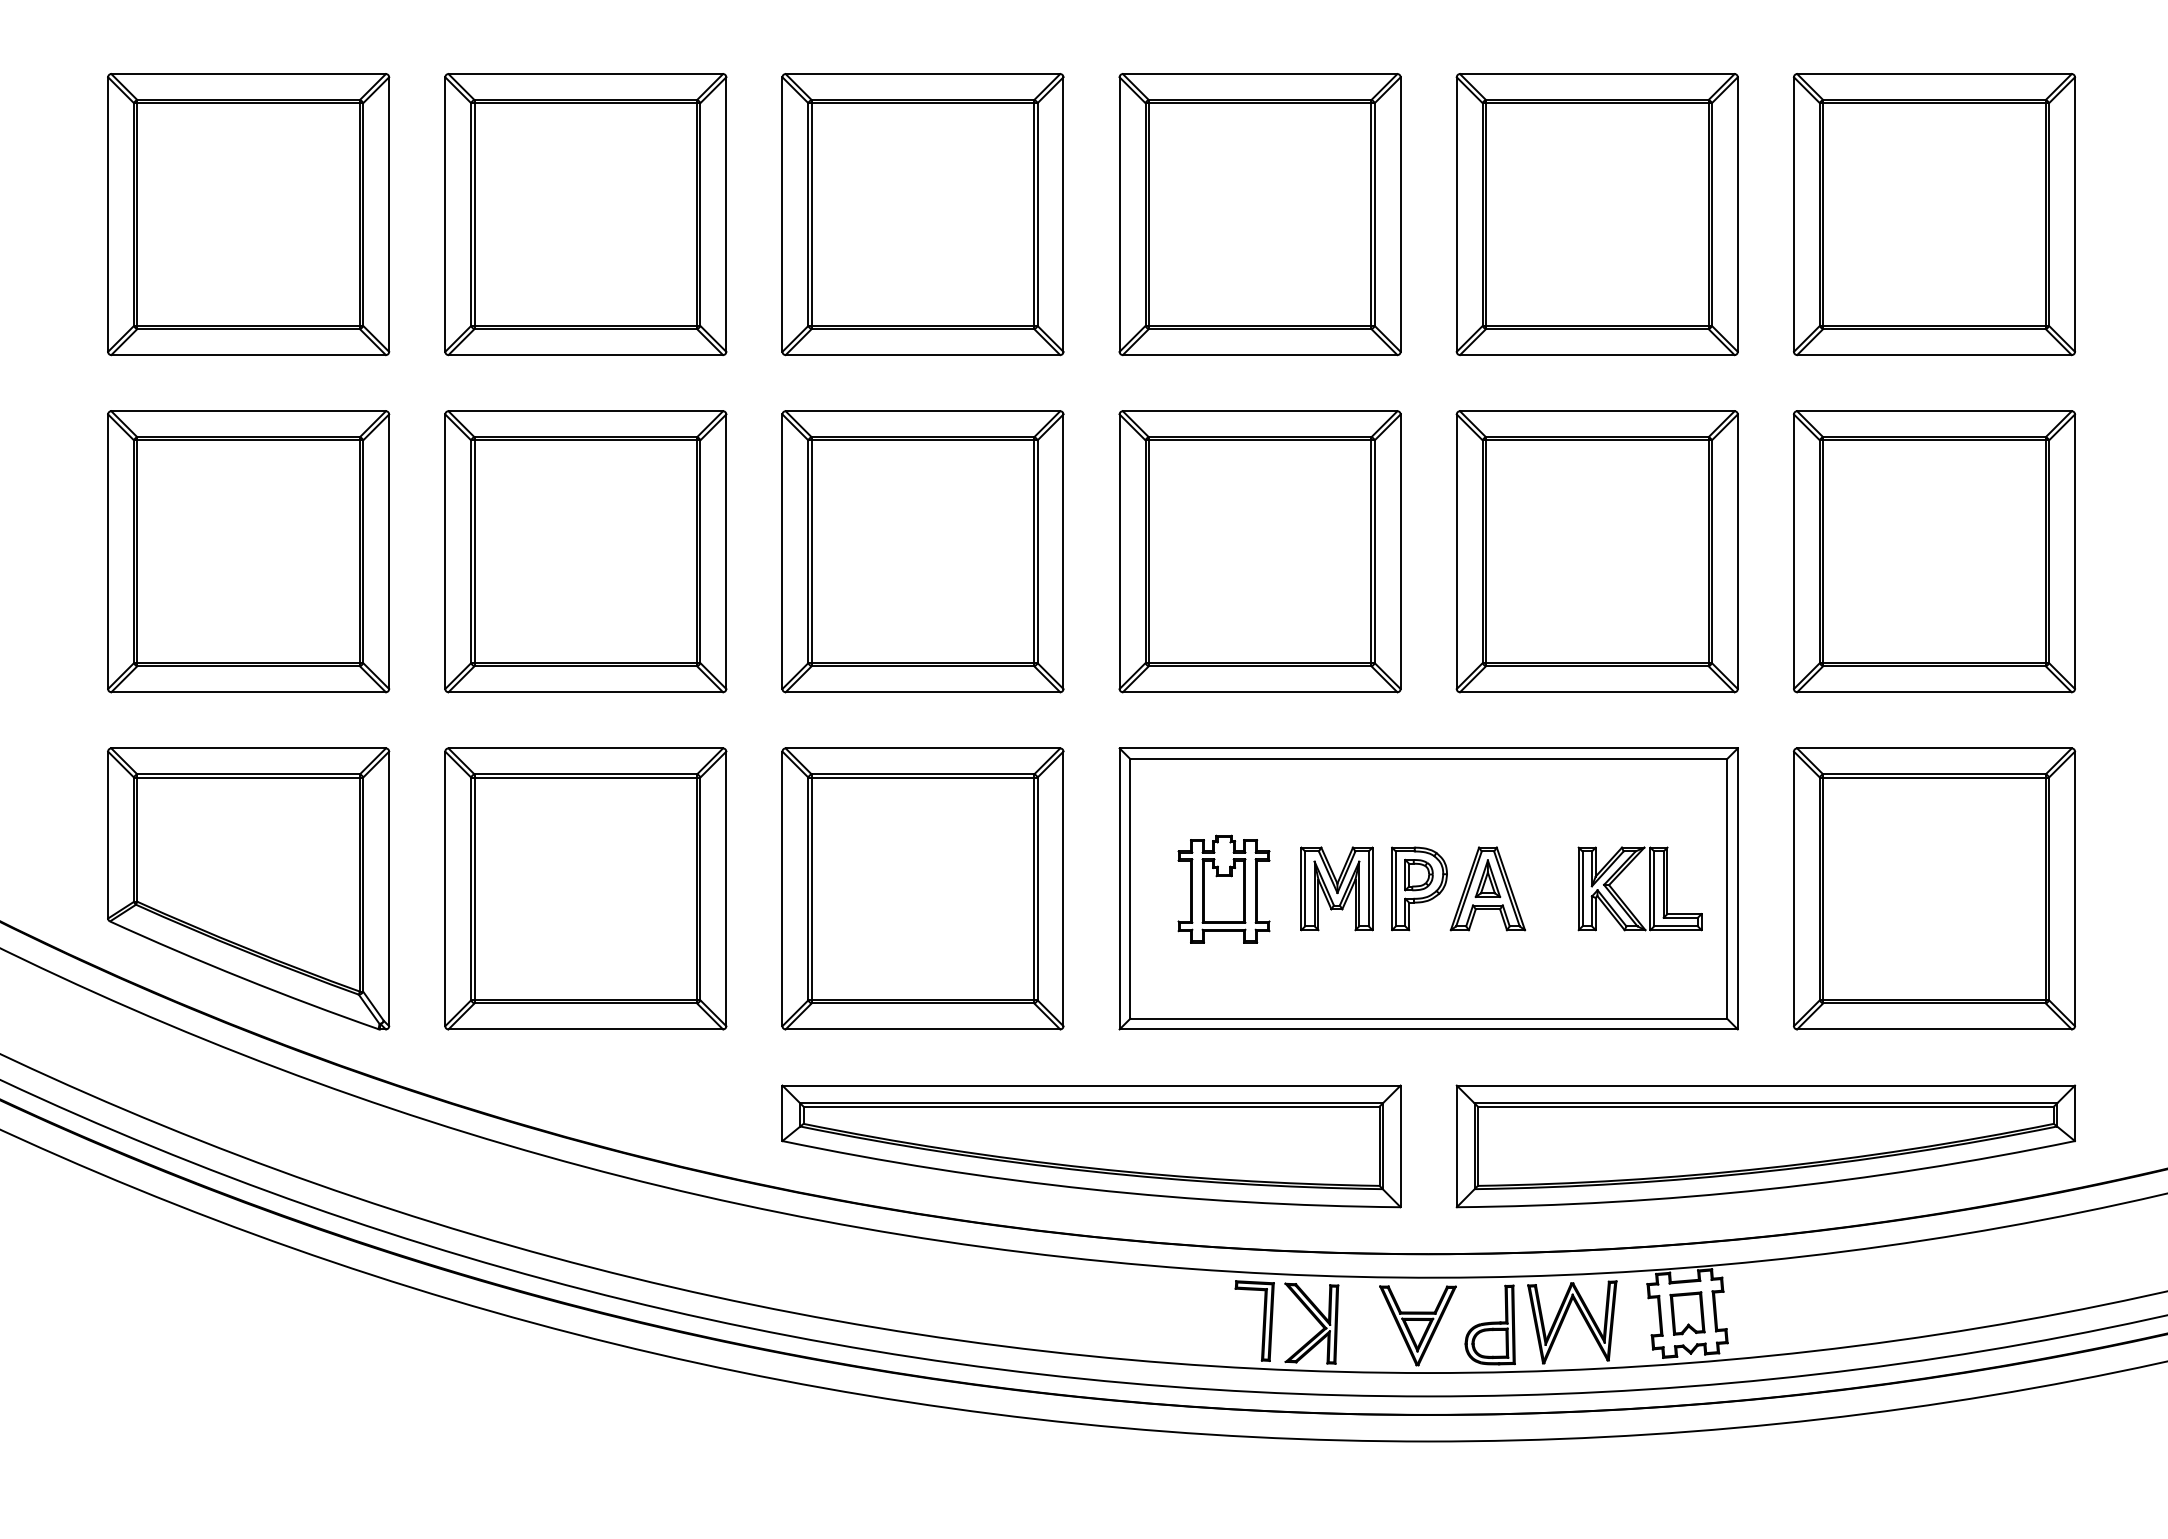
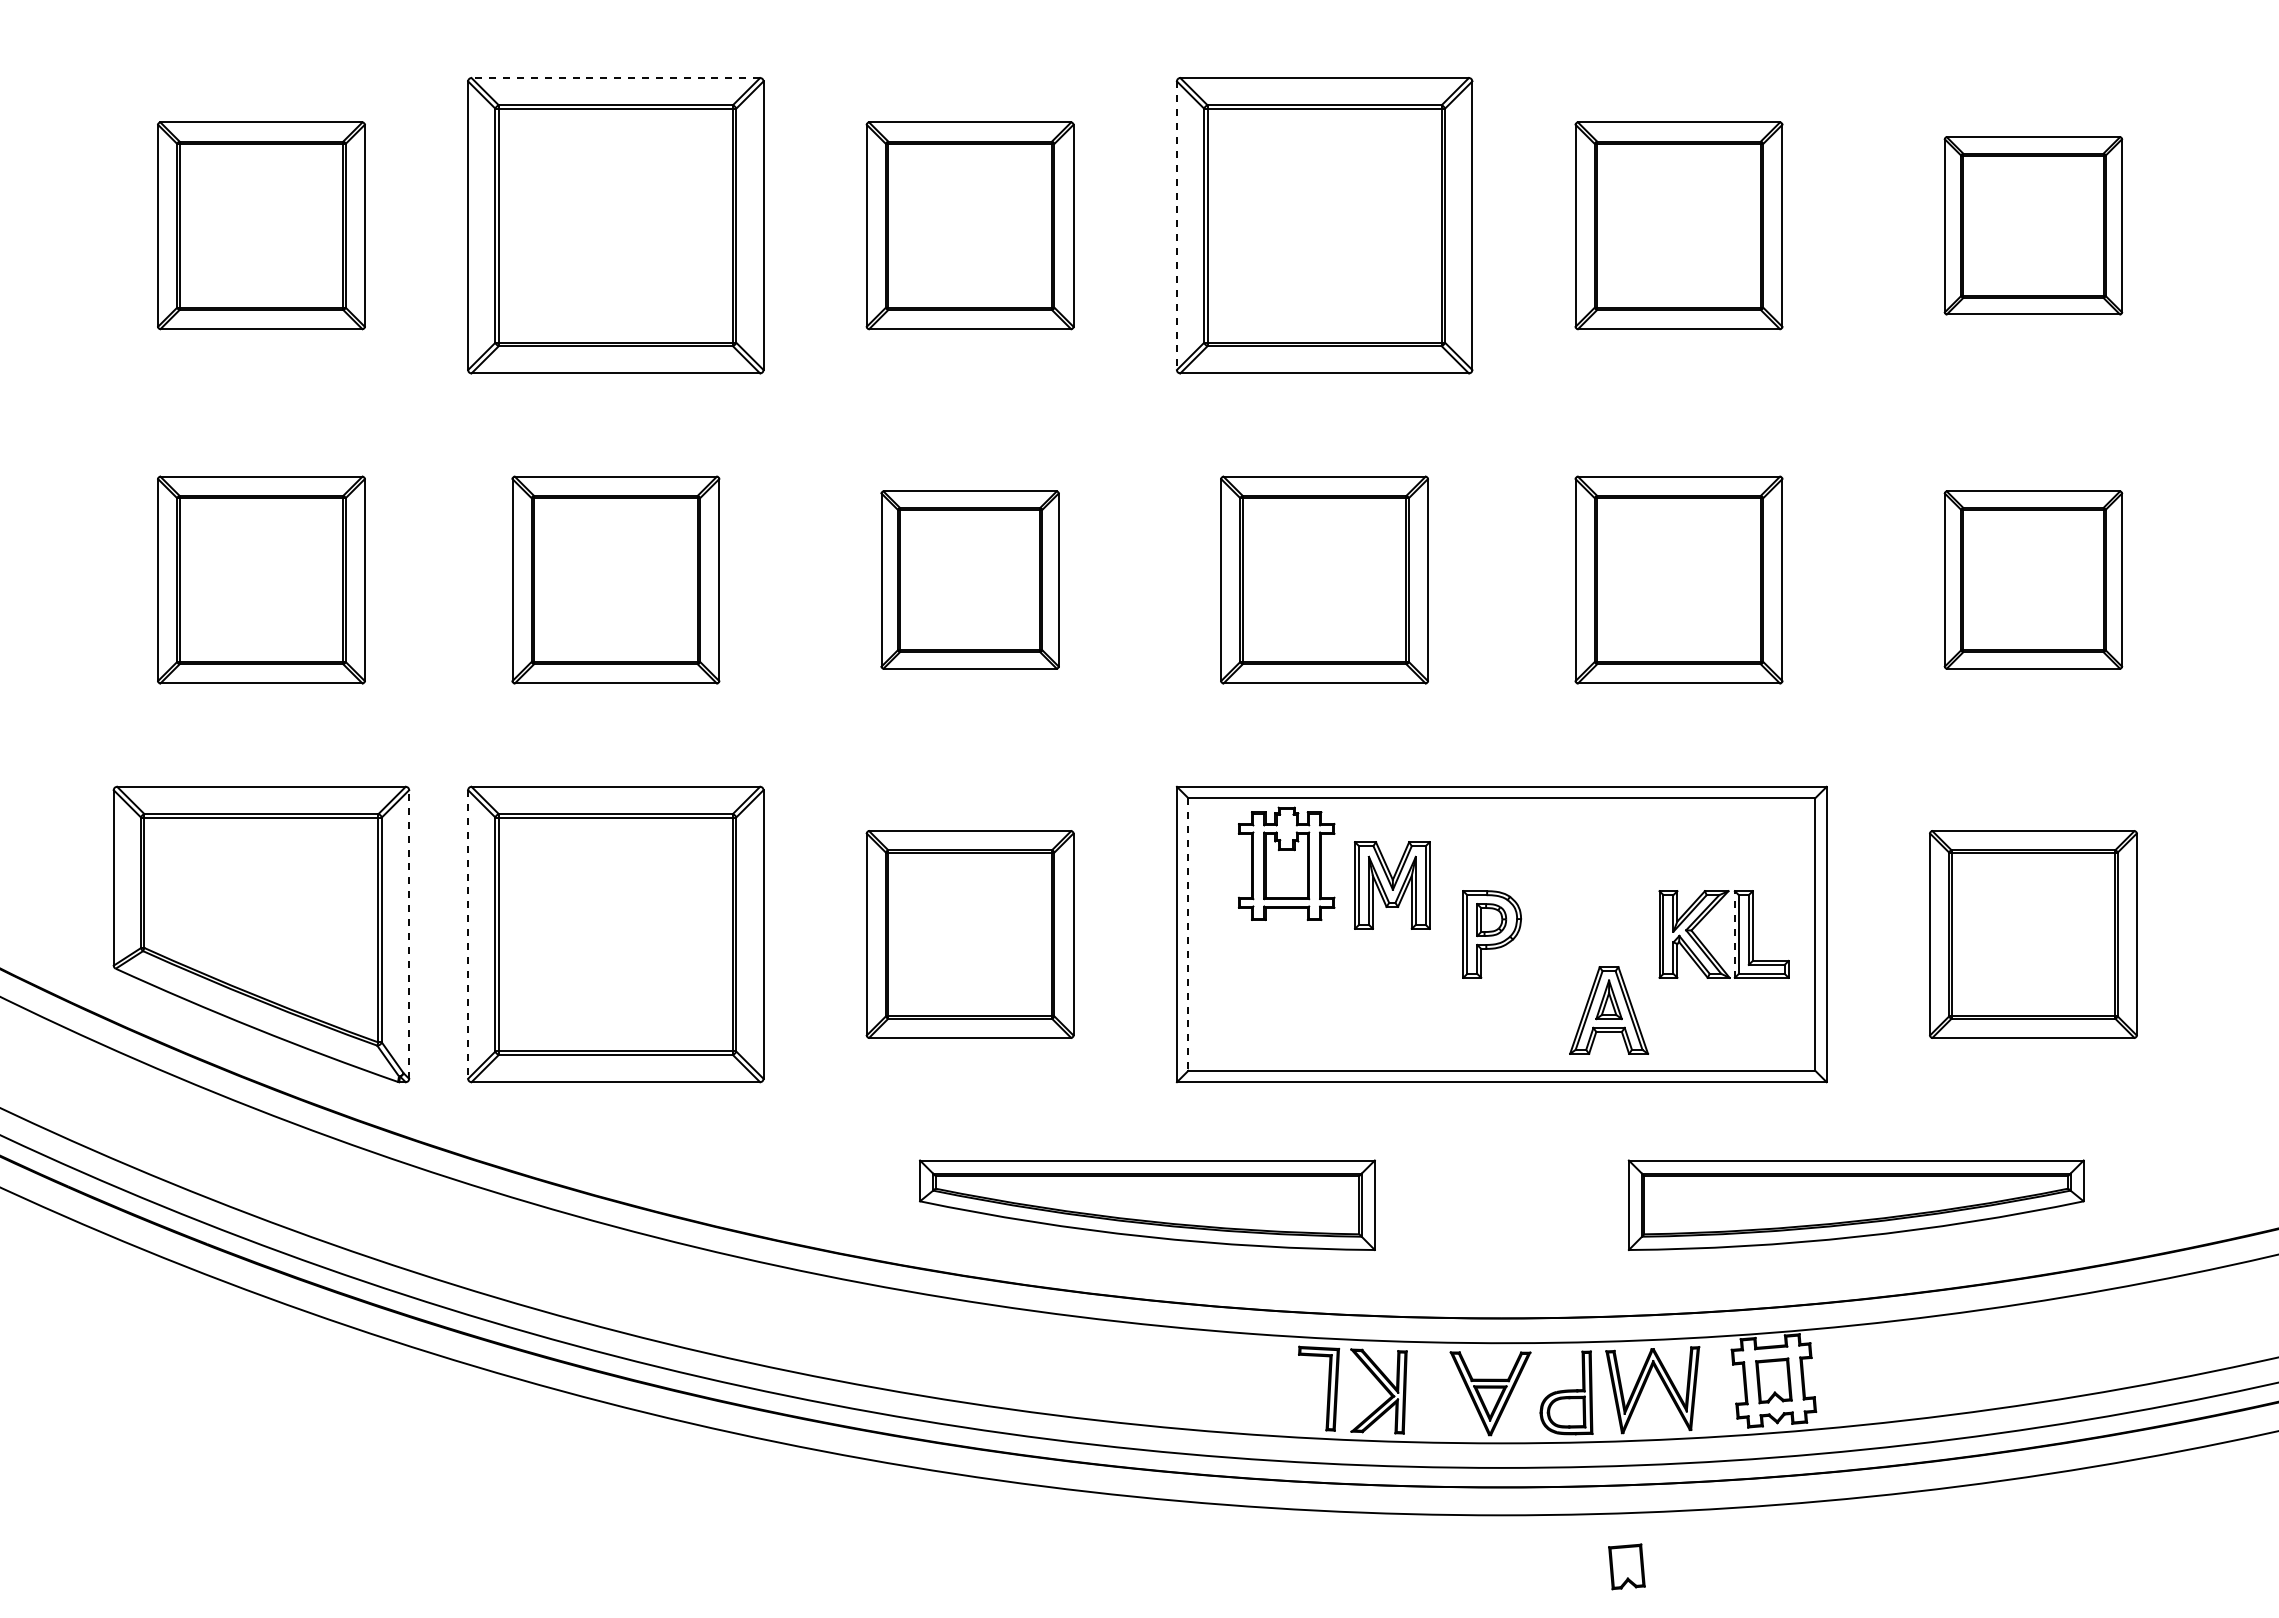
line: (585, 74) -> (615, 78), solid -> dashed
part: (248, 214) -> (261, 225), size x0.7
part: (922, 214) -> (969, 225), size x0.7
part: (1596, 214) -> (1678, 225), size x0.7
part: (1934, 214) -> (2033, 225), size x0.6
line: (1119, 215) -> (1176, 226), solid -> dashed
part: (248, 551) -> (261, 579), size x0.7
part: (585, 551) -> (615, 579), size x0.7
part: (922, 551) -> (969, 579), size x0.6
part: (1260, 551) -> (1324, 579), size x0.7
part: (1596, 551) -> (1678, 579), size x0.7
part: (1934, 551) -> (2033, 579), size x0.6
line: (389, 888) -> (409, 934), solid -> dashed
part: (922, 888) -> (969, 934), size x0.7
part: (1223, 888) -> (1286, 863), moved
part: (1337, 888) -> (1392, 885), moved
part: (1488, 888) -> (1609, 1010), moved
line: (1650, 888) -> (1734, 934), solid -> dashed
part: (1934, 888) -> (2033, 934), size x0.7
line: (445, 889) -> (468, 935), solid -> dashed
line: (1130, 889) -> (1188, 935), solid -> dashed
part: (1091, 1146) -> (1147, 1205), size x0.7
part: (1766, 1146) -> (1856, 1205), size x0.7
part: (1547, 1490) -> (1626, 1566), added

